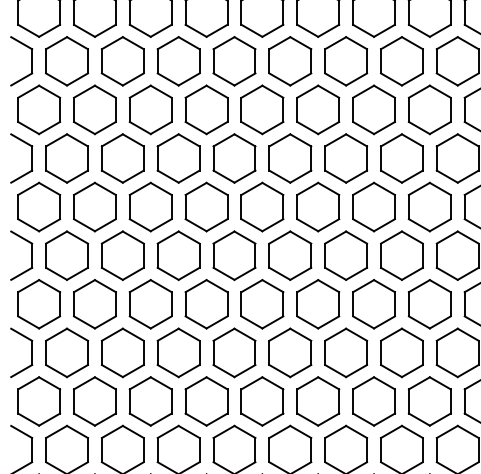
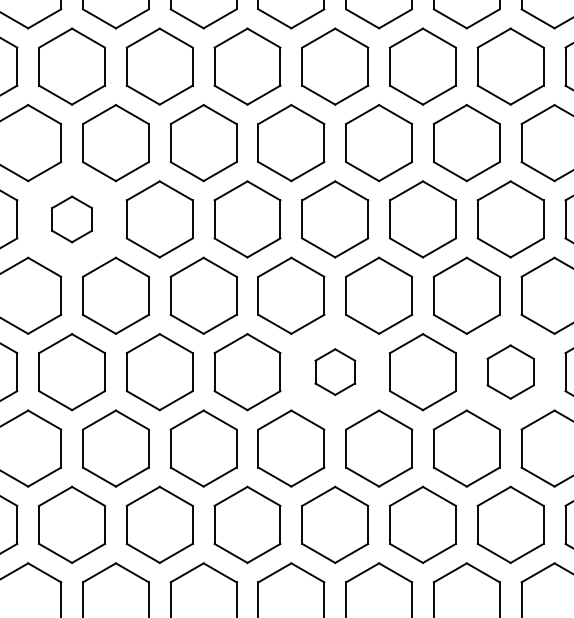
part: (94, 109) -> (71, 218), size x0.6
part: (262, 206) -> (335, 371), size x0.6
part: (373, 206) -> (509, 371), size x0.7

